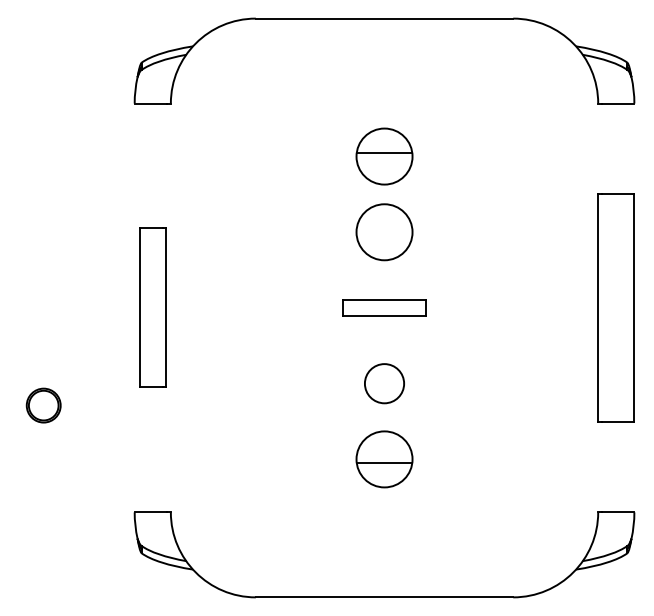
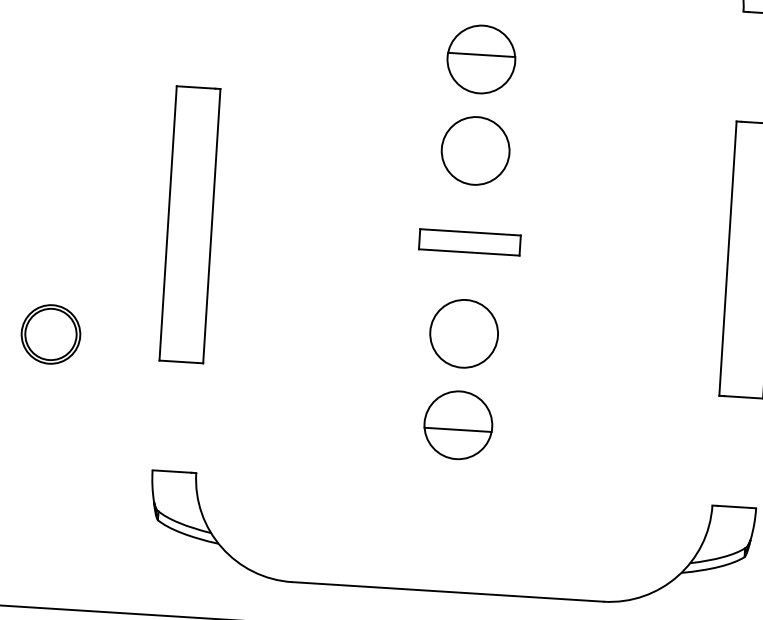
part: (152, 307) -> (189, 224), size x1.43
circle: (384, 383) -> (464, 333), size x1.43
part: (43, 405) -> (50, 334), size x1.43

